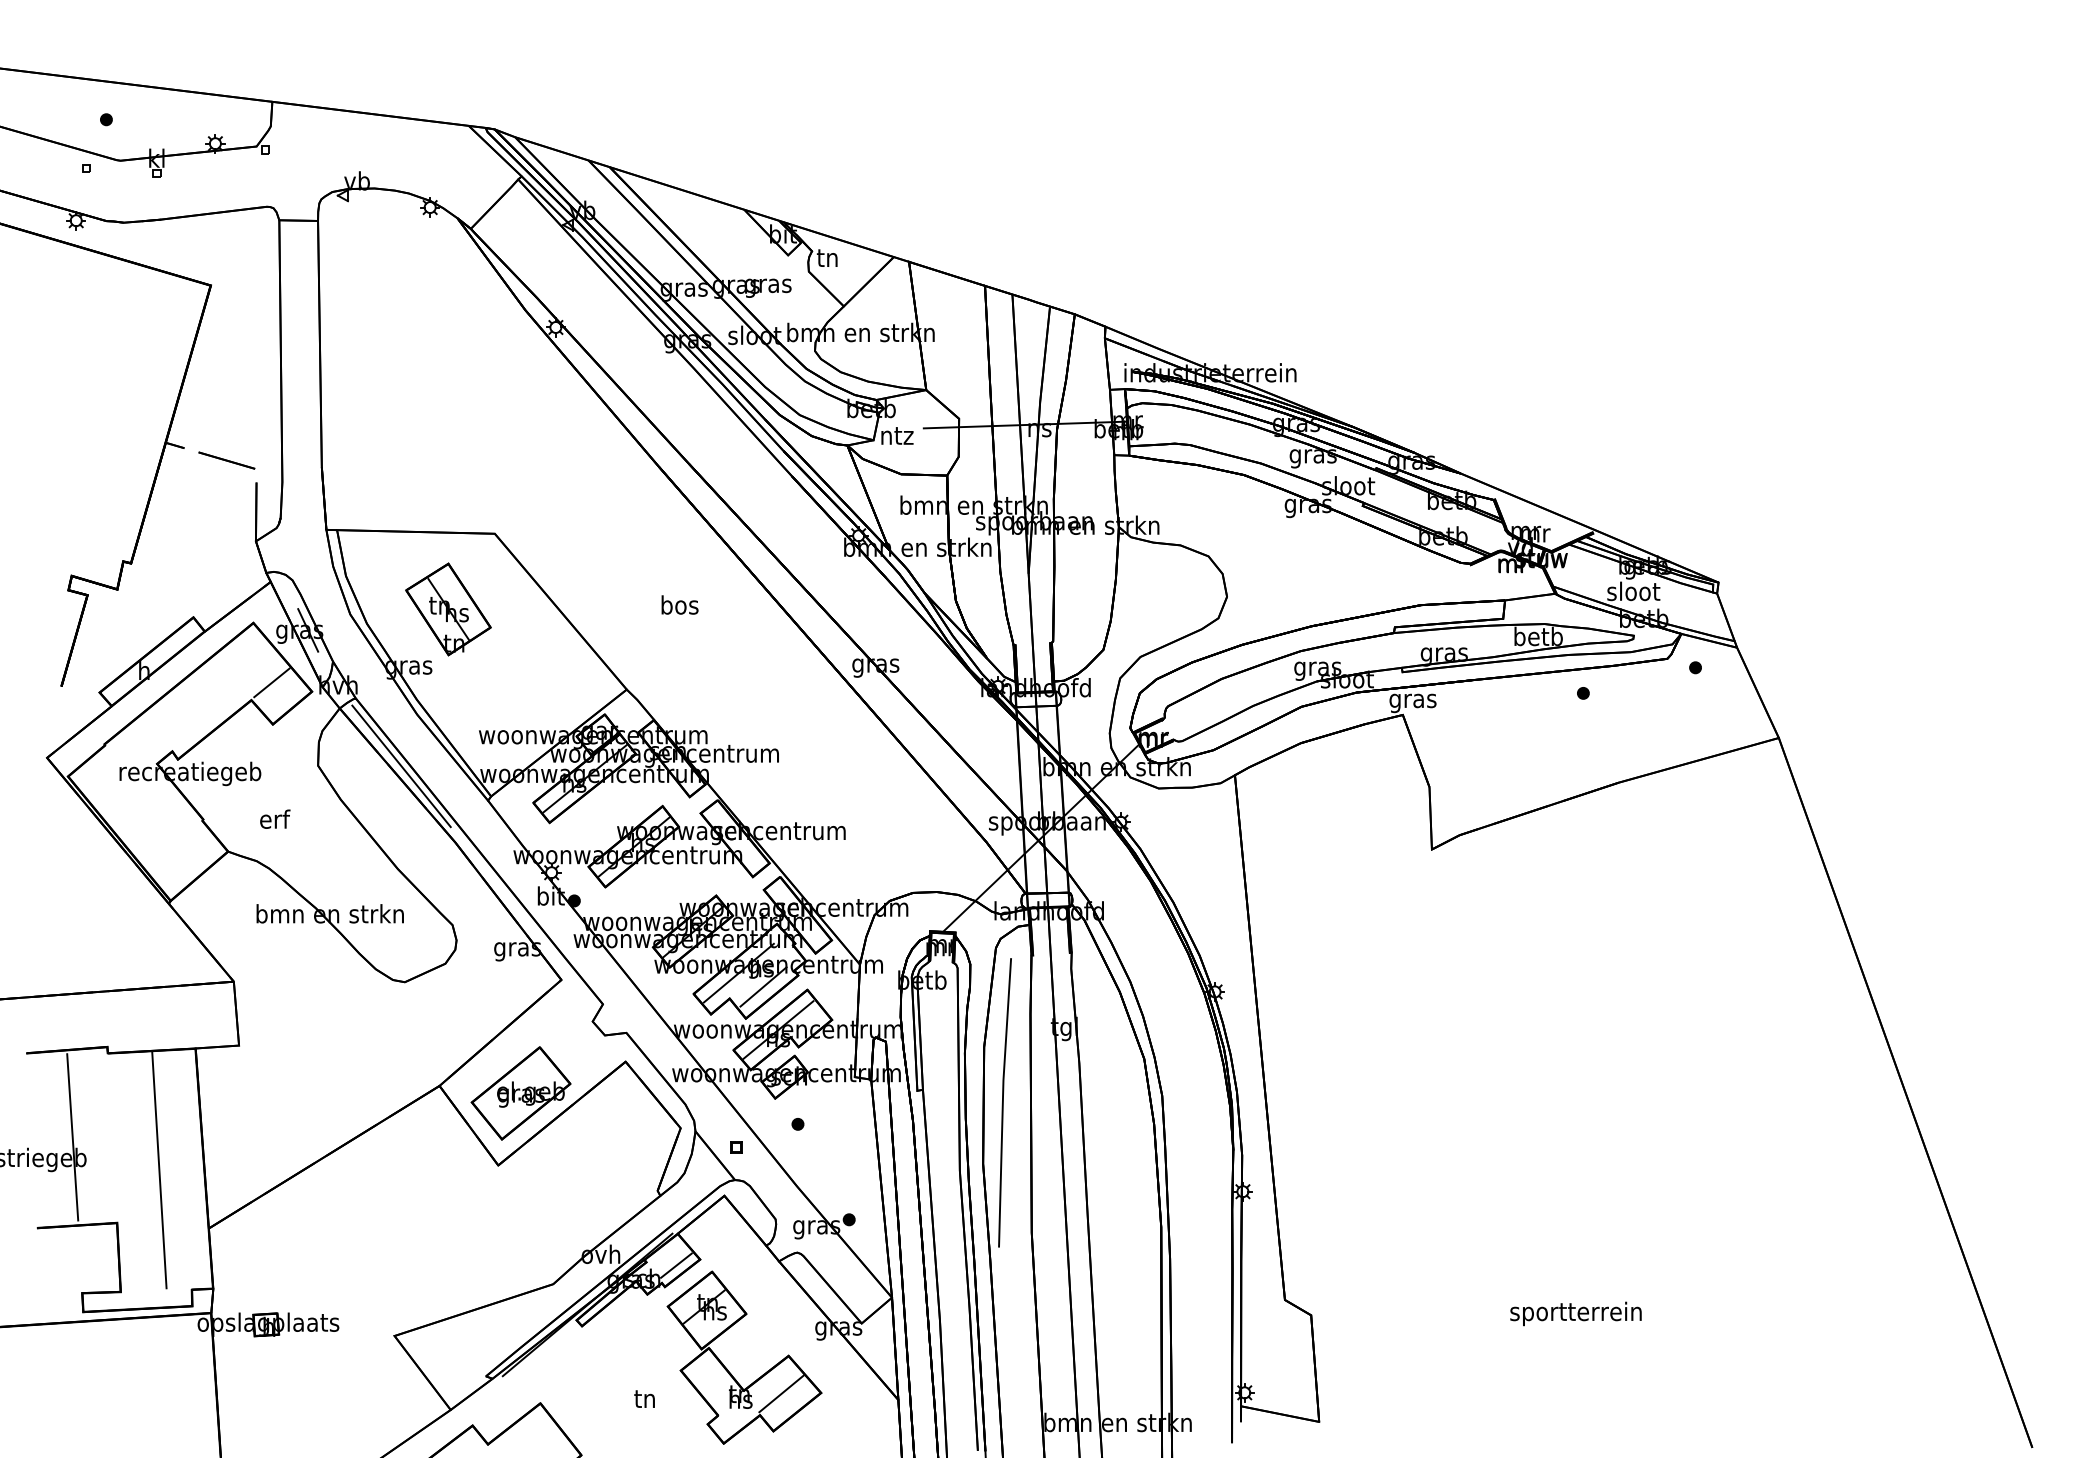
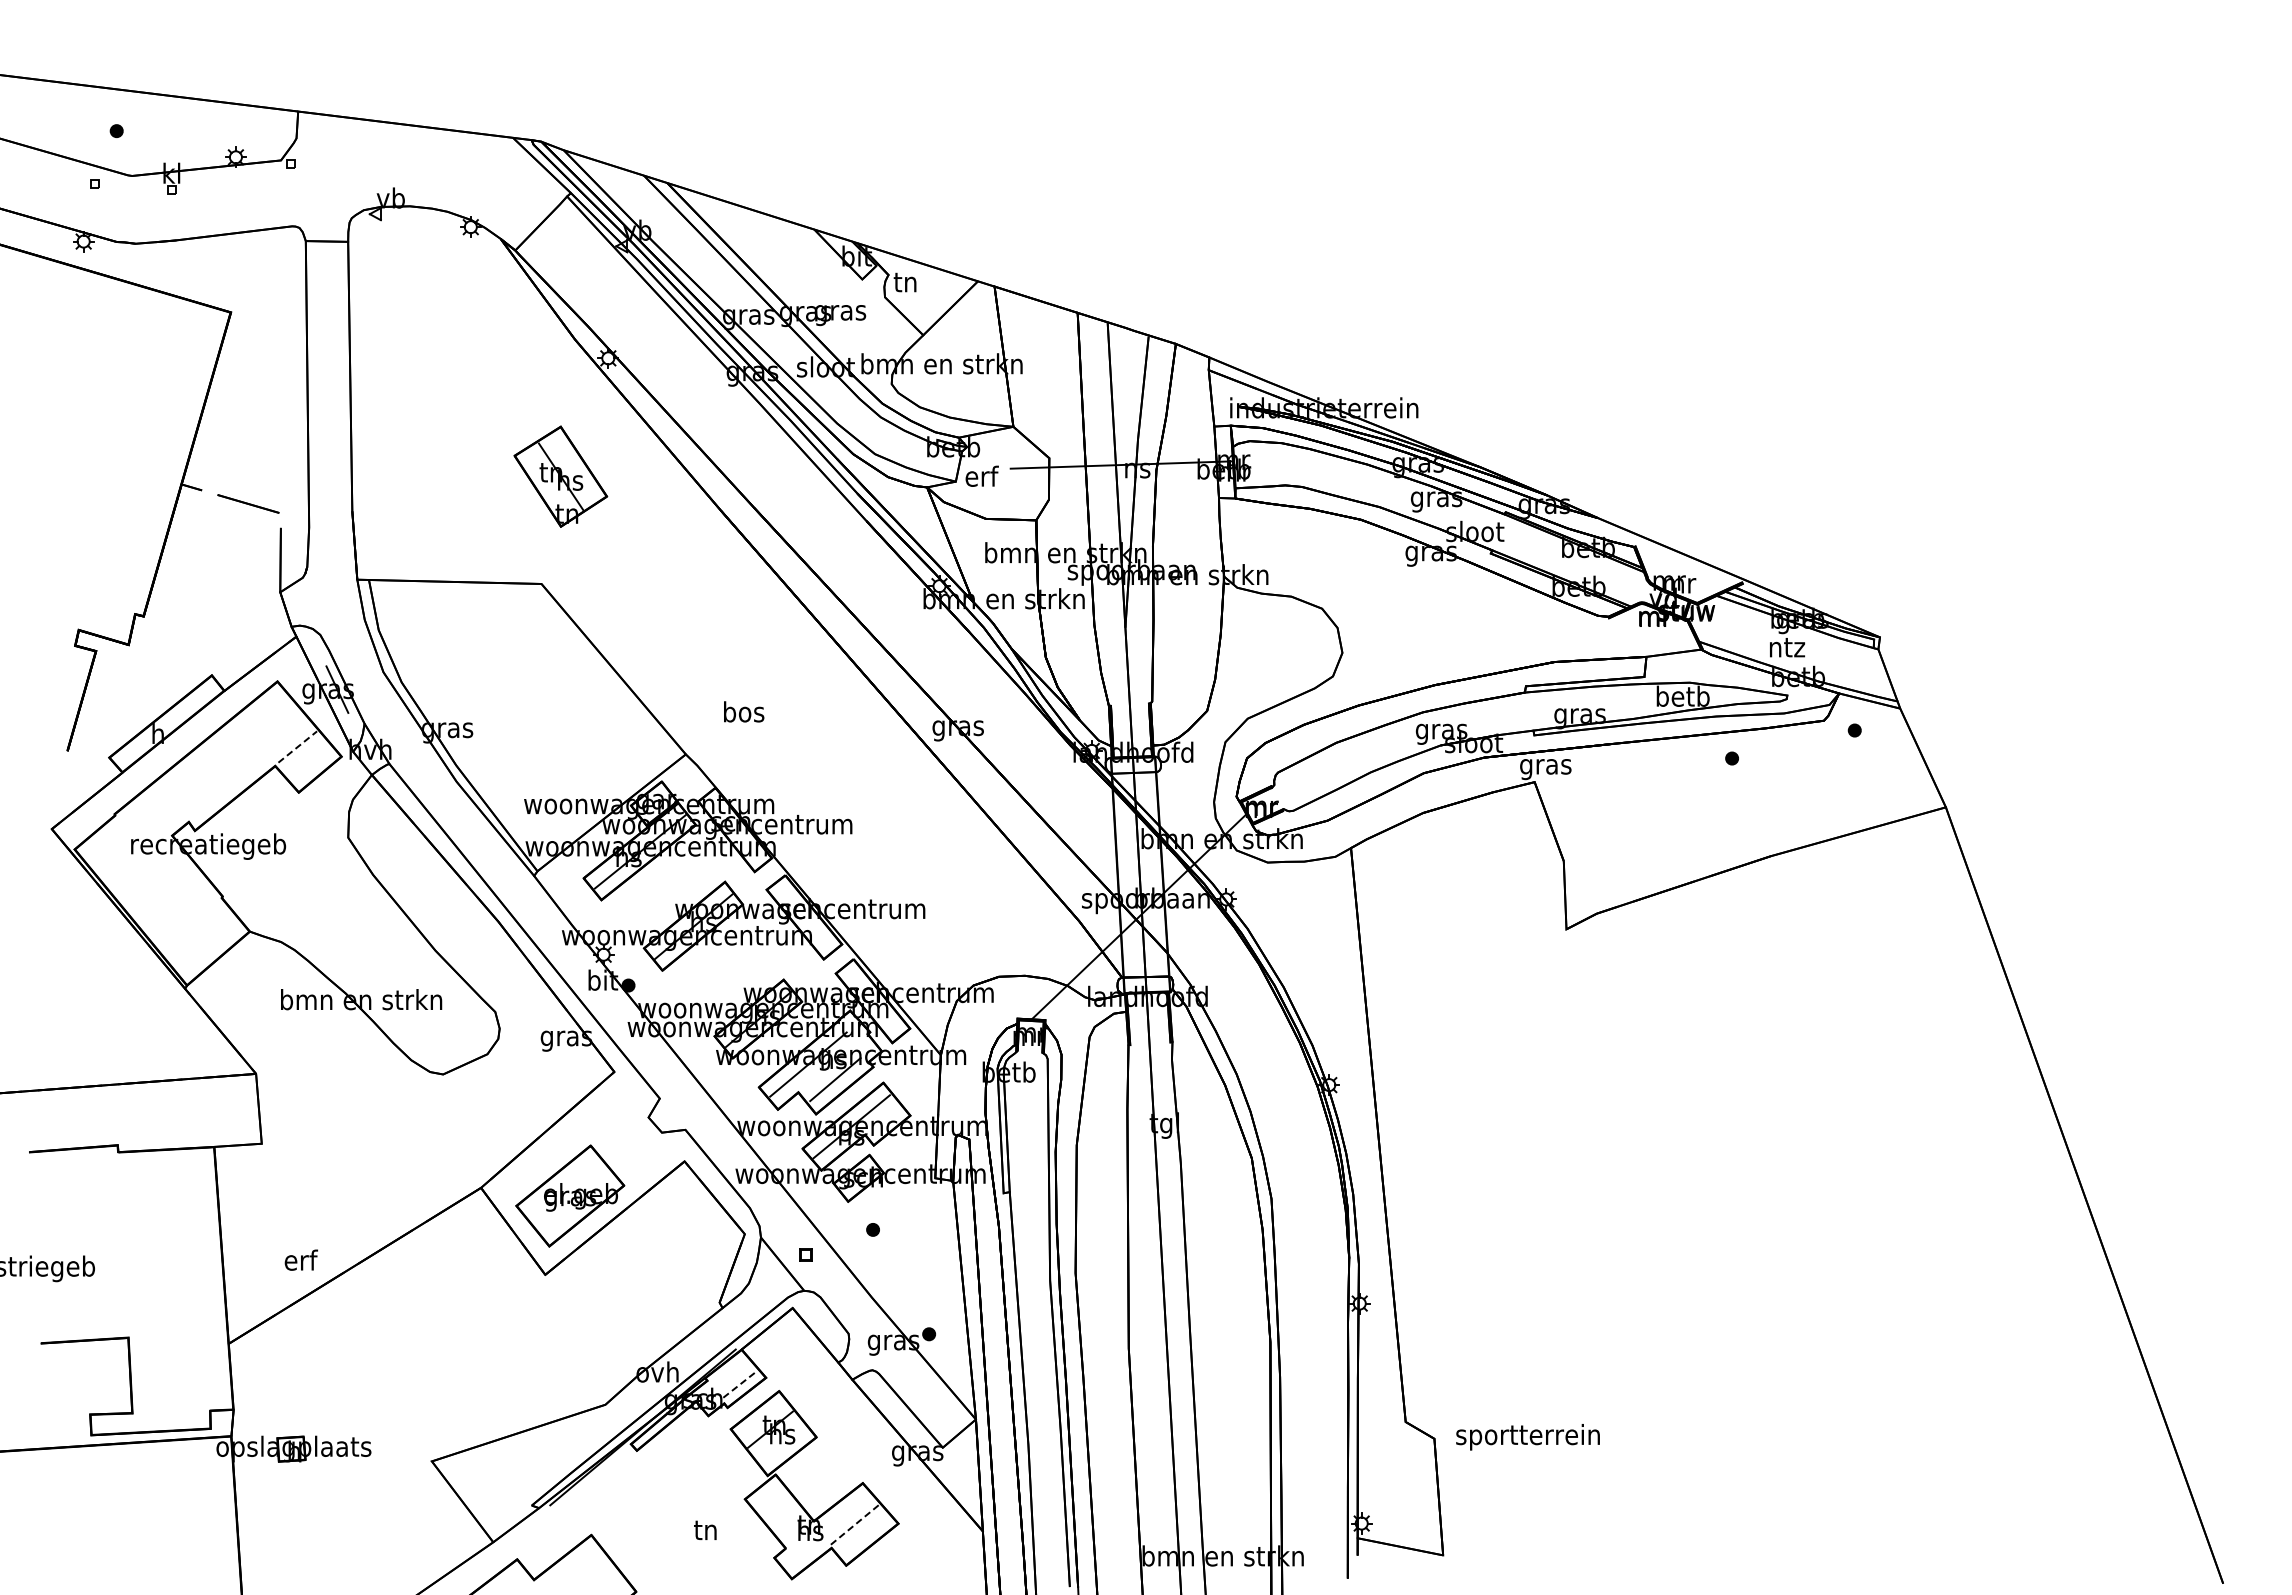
text: (897, 434) -> (981, 475), ntz -> erf
text: (1634, 590) -> (1787, 646), sloot -> ntz
text: (680, 604) -> (744, 711), moved
part: (448, 609) -> (560, 476), moved
line: (271, 683) -> (297, 747), solid -> dashed
line: (401, 765) -> (439, 837), removed
text: (274, 818) -> (300, 1259), moved
line: (1004, 1102) -> (1098, 1206), removed
line: (72, 1137) -> (79, 1244), removed
line: (159, 1170) -> (174, 1280), removed
line: (676, 1265) -> (740, 1384), solid -> dashed
text: (1575, 1314) -> (1527, 1437), moved
line: (781, 1393) -> (855, 1524), solid -> dashed

